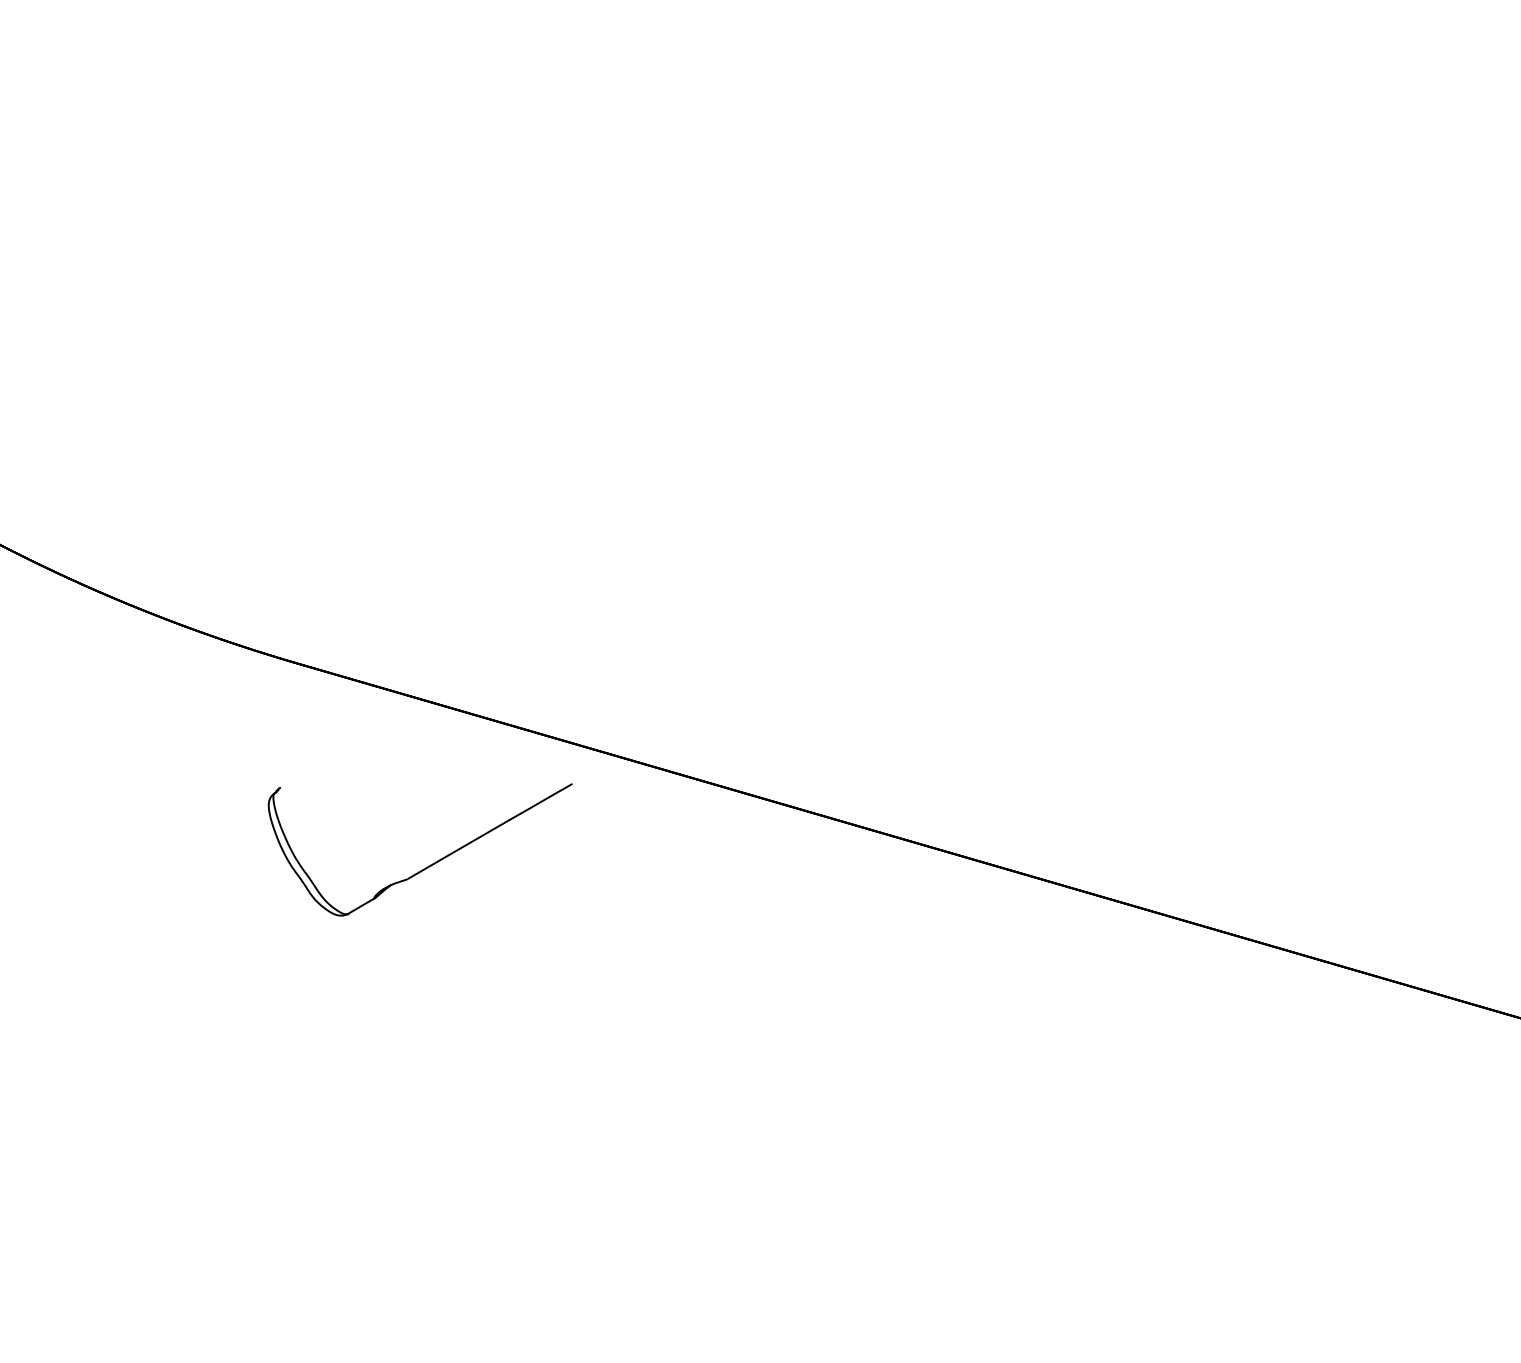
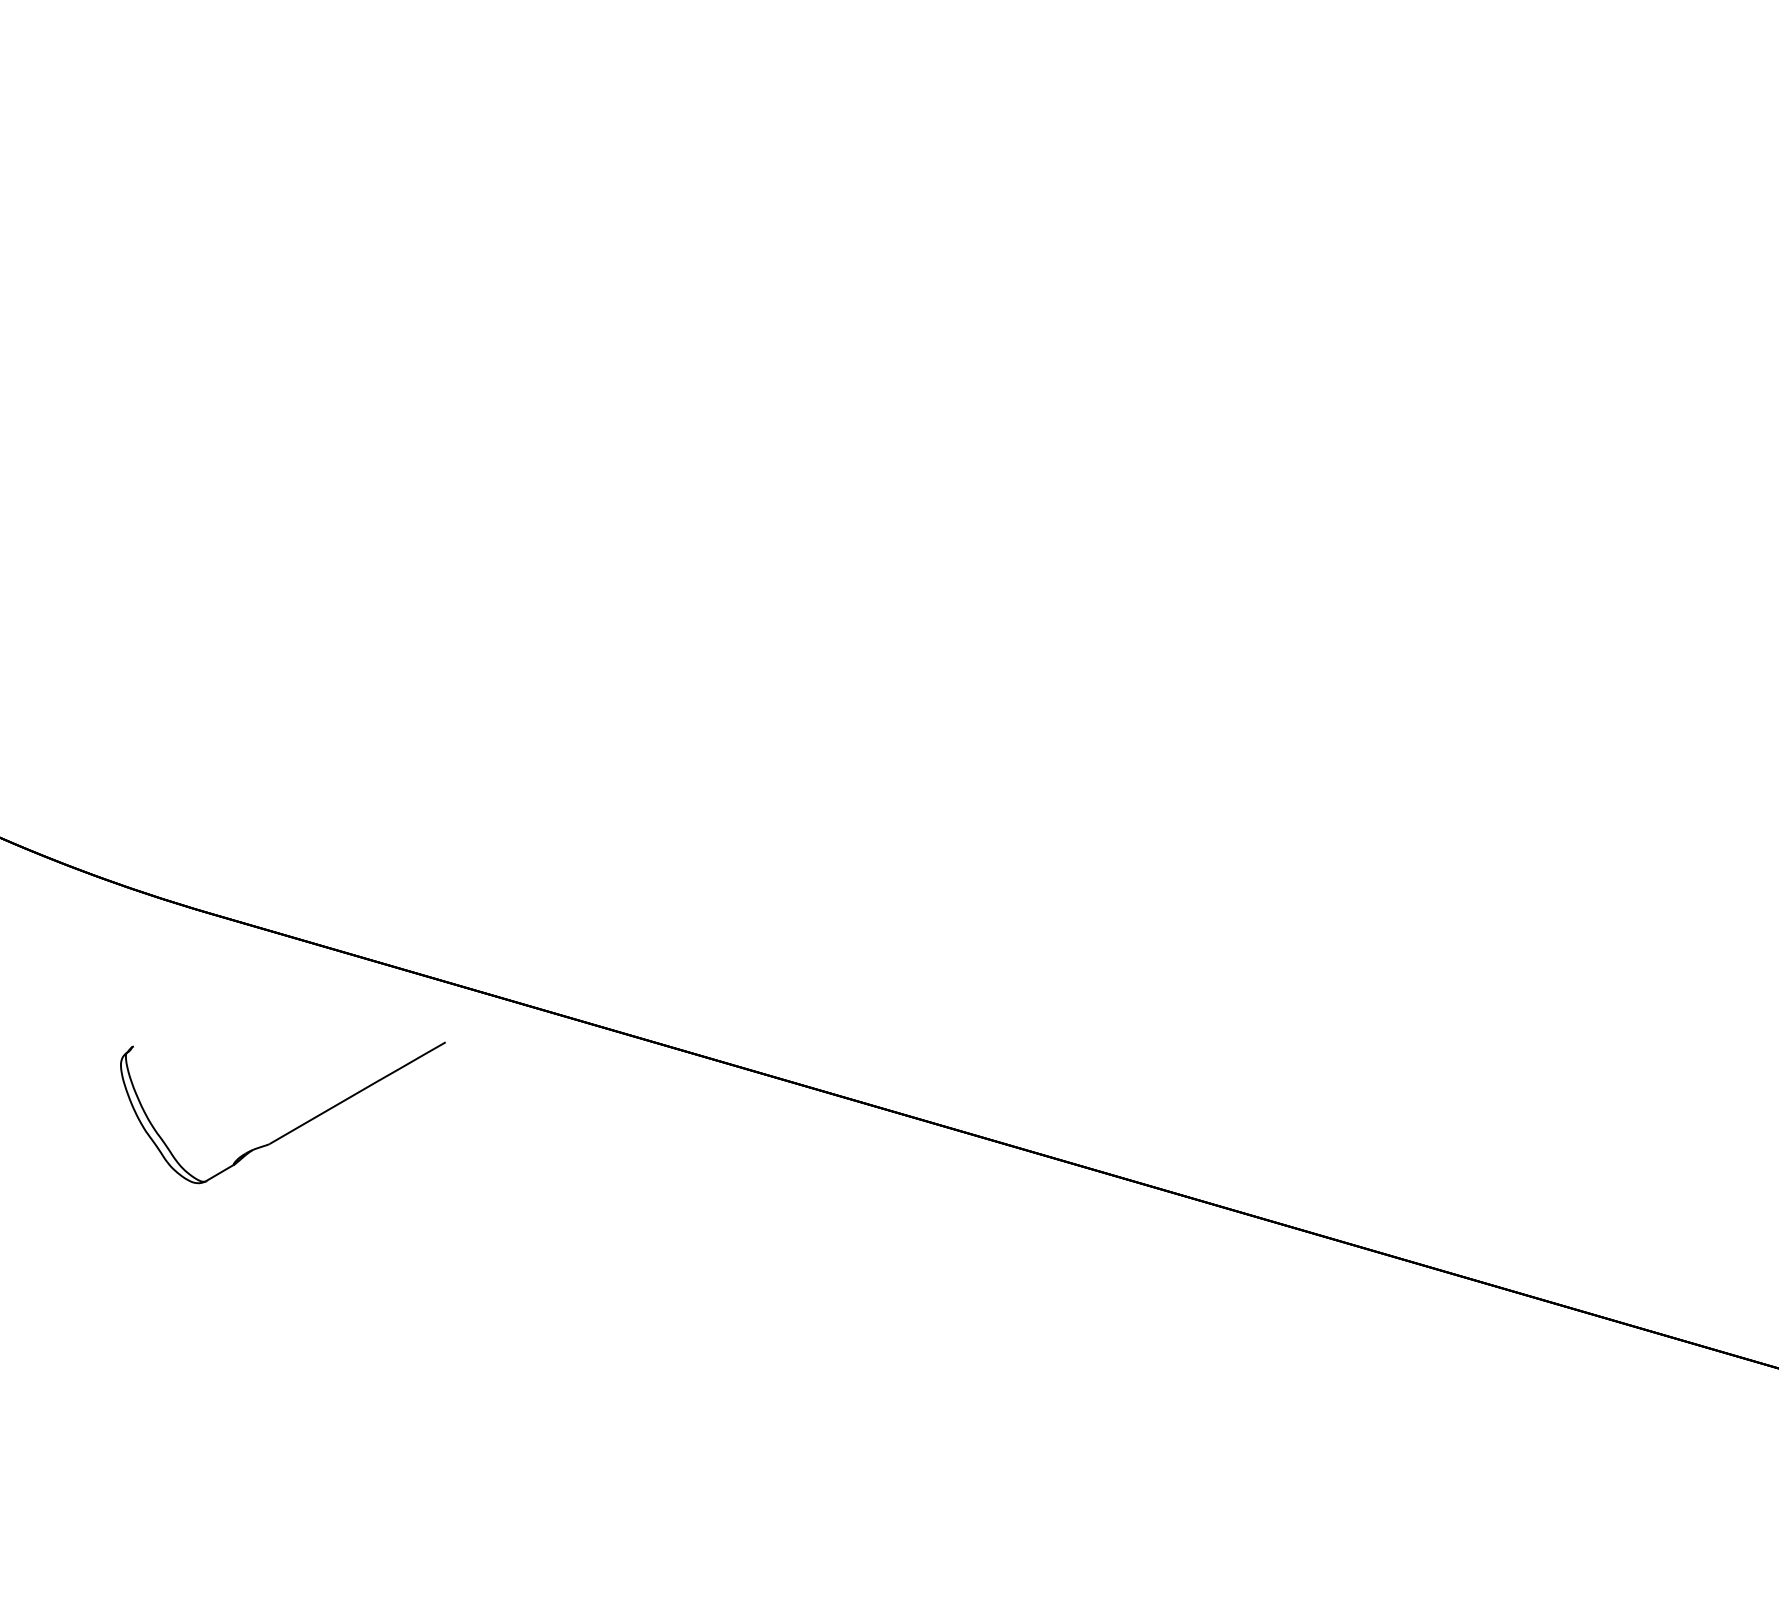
part: (427, 866) -> (290, 1130), moved

